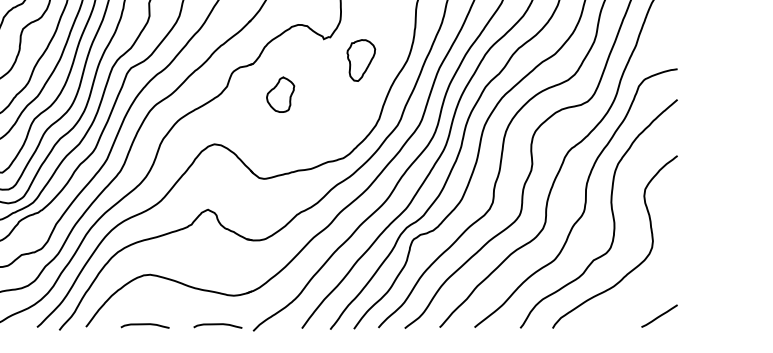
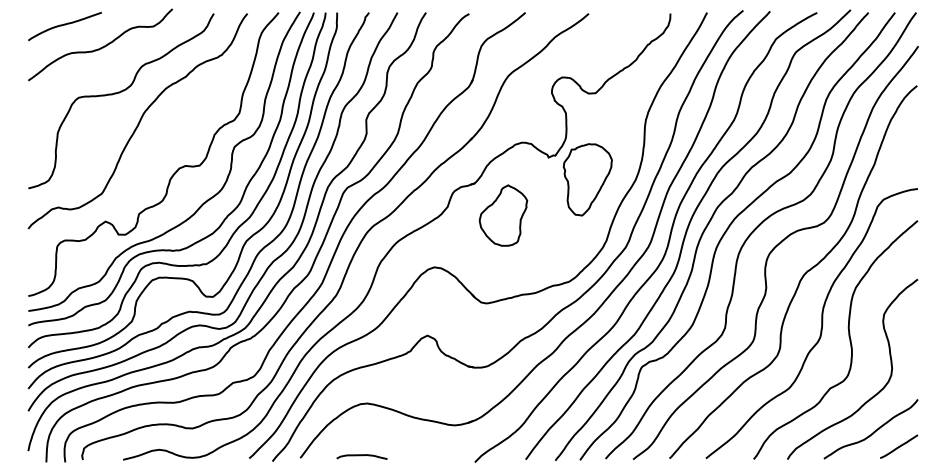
part: (361, 60) -> (587, 179), size x1.67
part: (280, 94) -> (503, 215), size x1.67
curve: (635, 301) -> (873, 431), added
curve: (217, 325) -> (437, 456), removed

